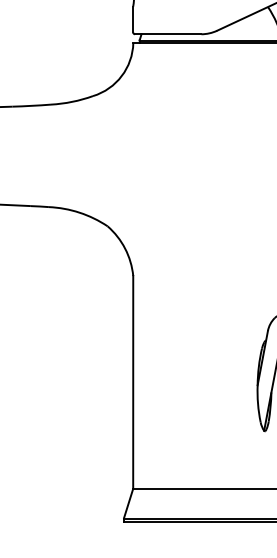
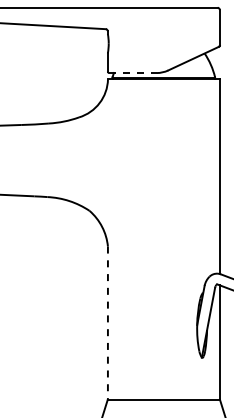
line: (168, 34) -> (133, 73), solid -> dashed
line: (132, 383) -> (107, 323), solid -> dashed

